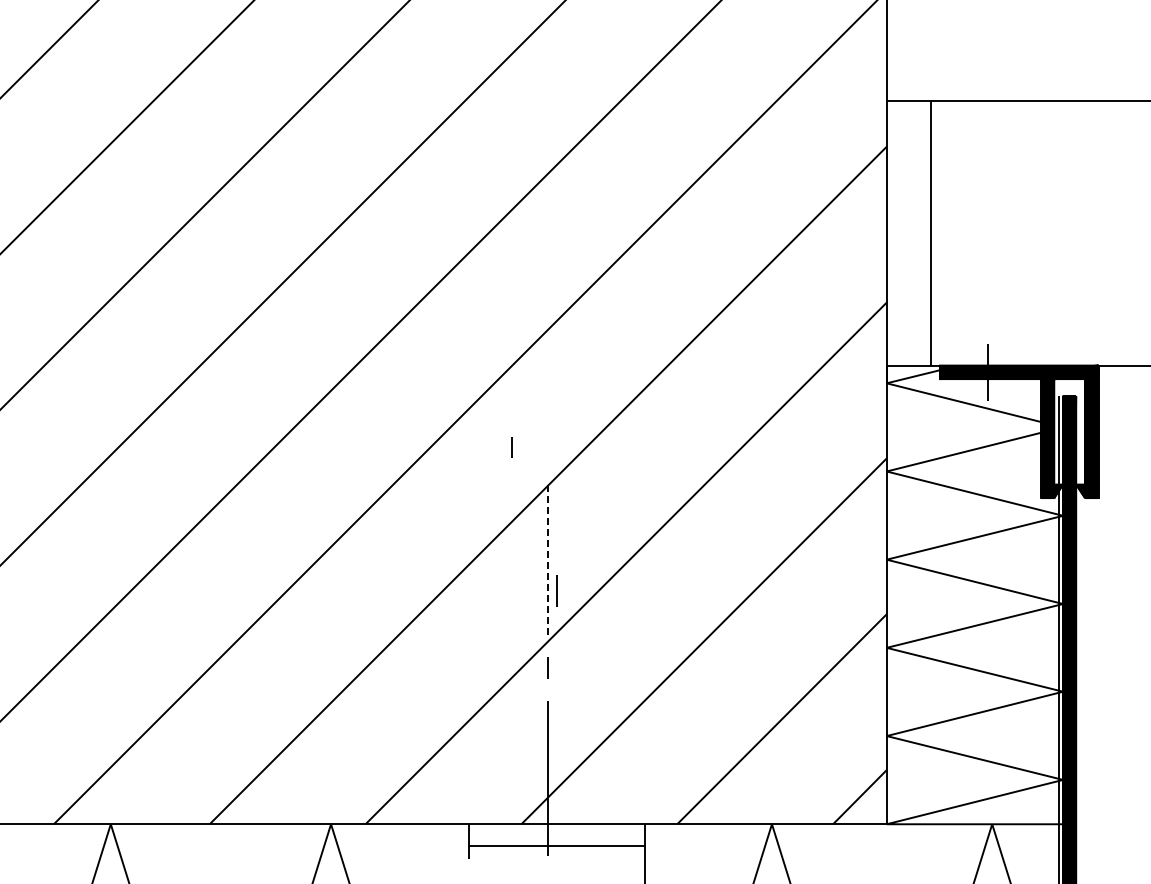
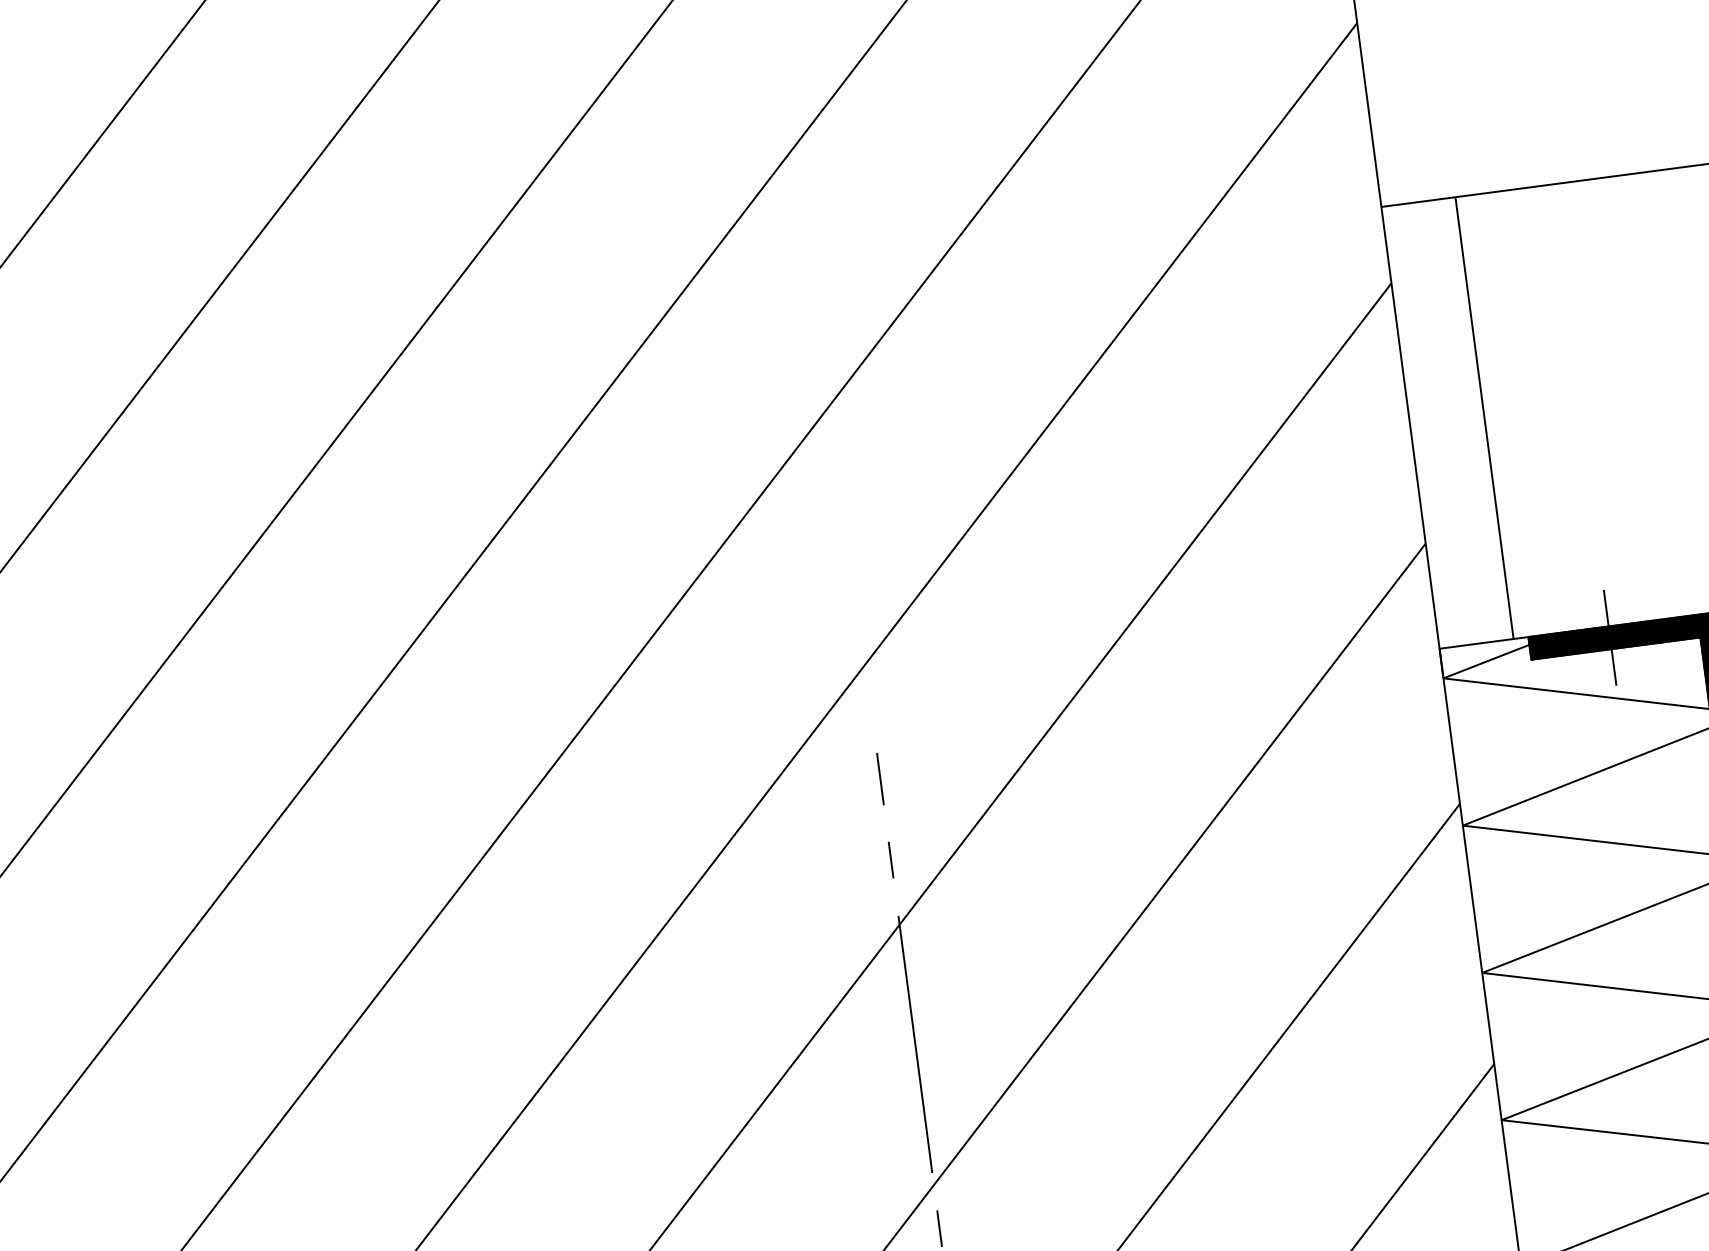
line: (511, 447) -> (891, 860), moved
line: (547, 557) -> (915, 1043), dashed -> solid
line: (556, 590) -> (880, 778), moved

